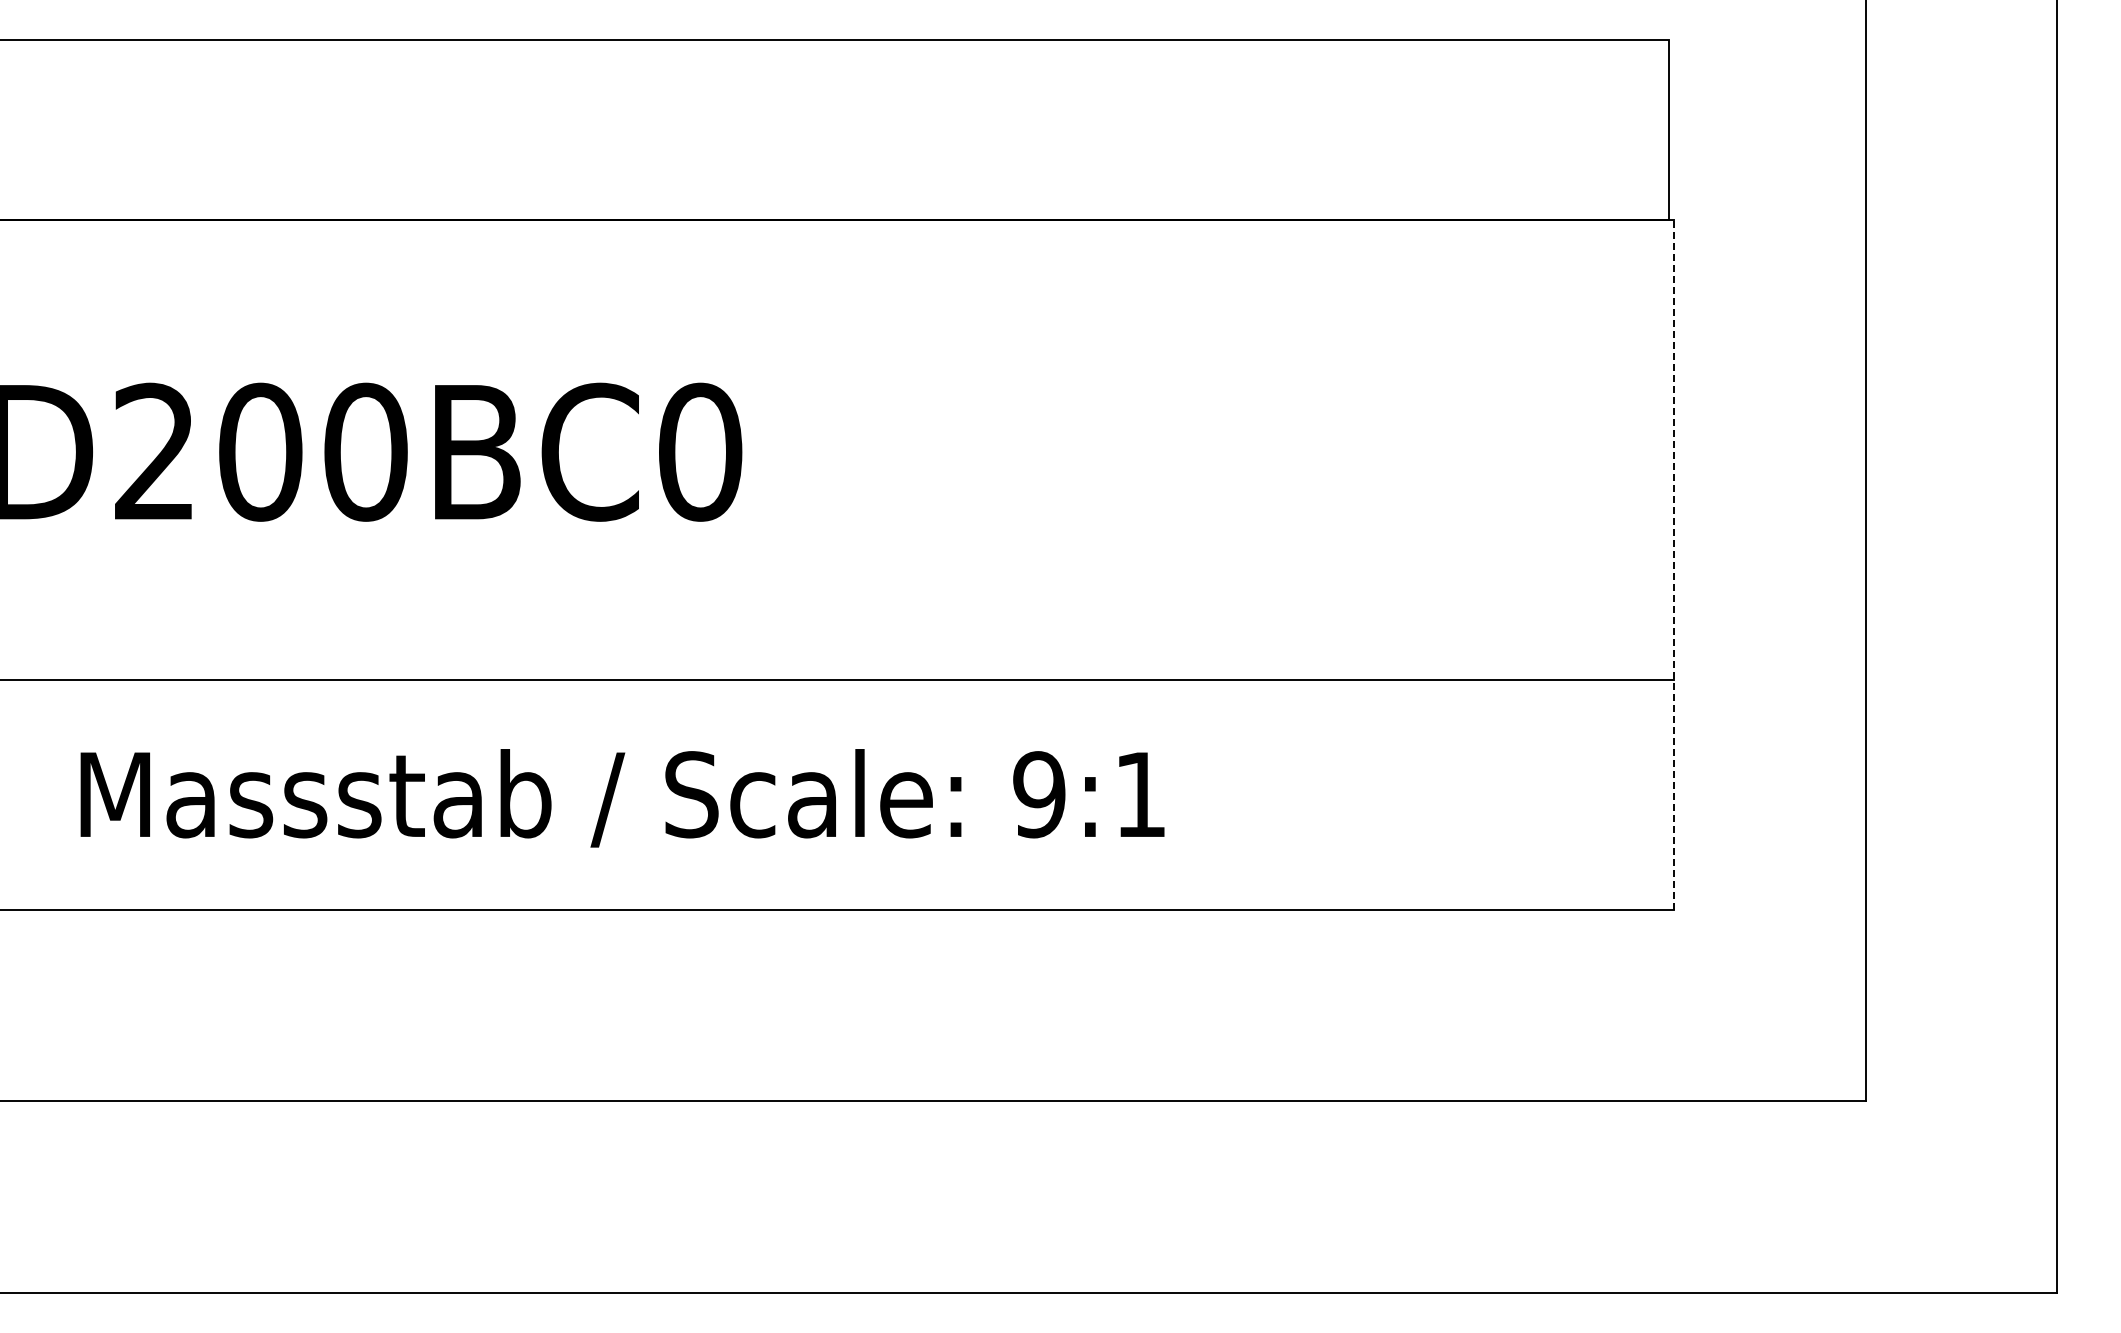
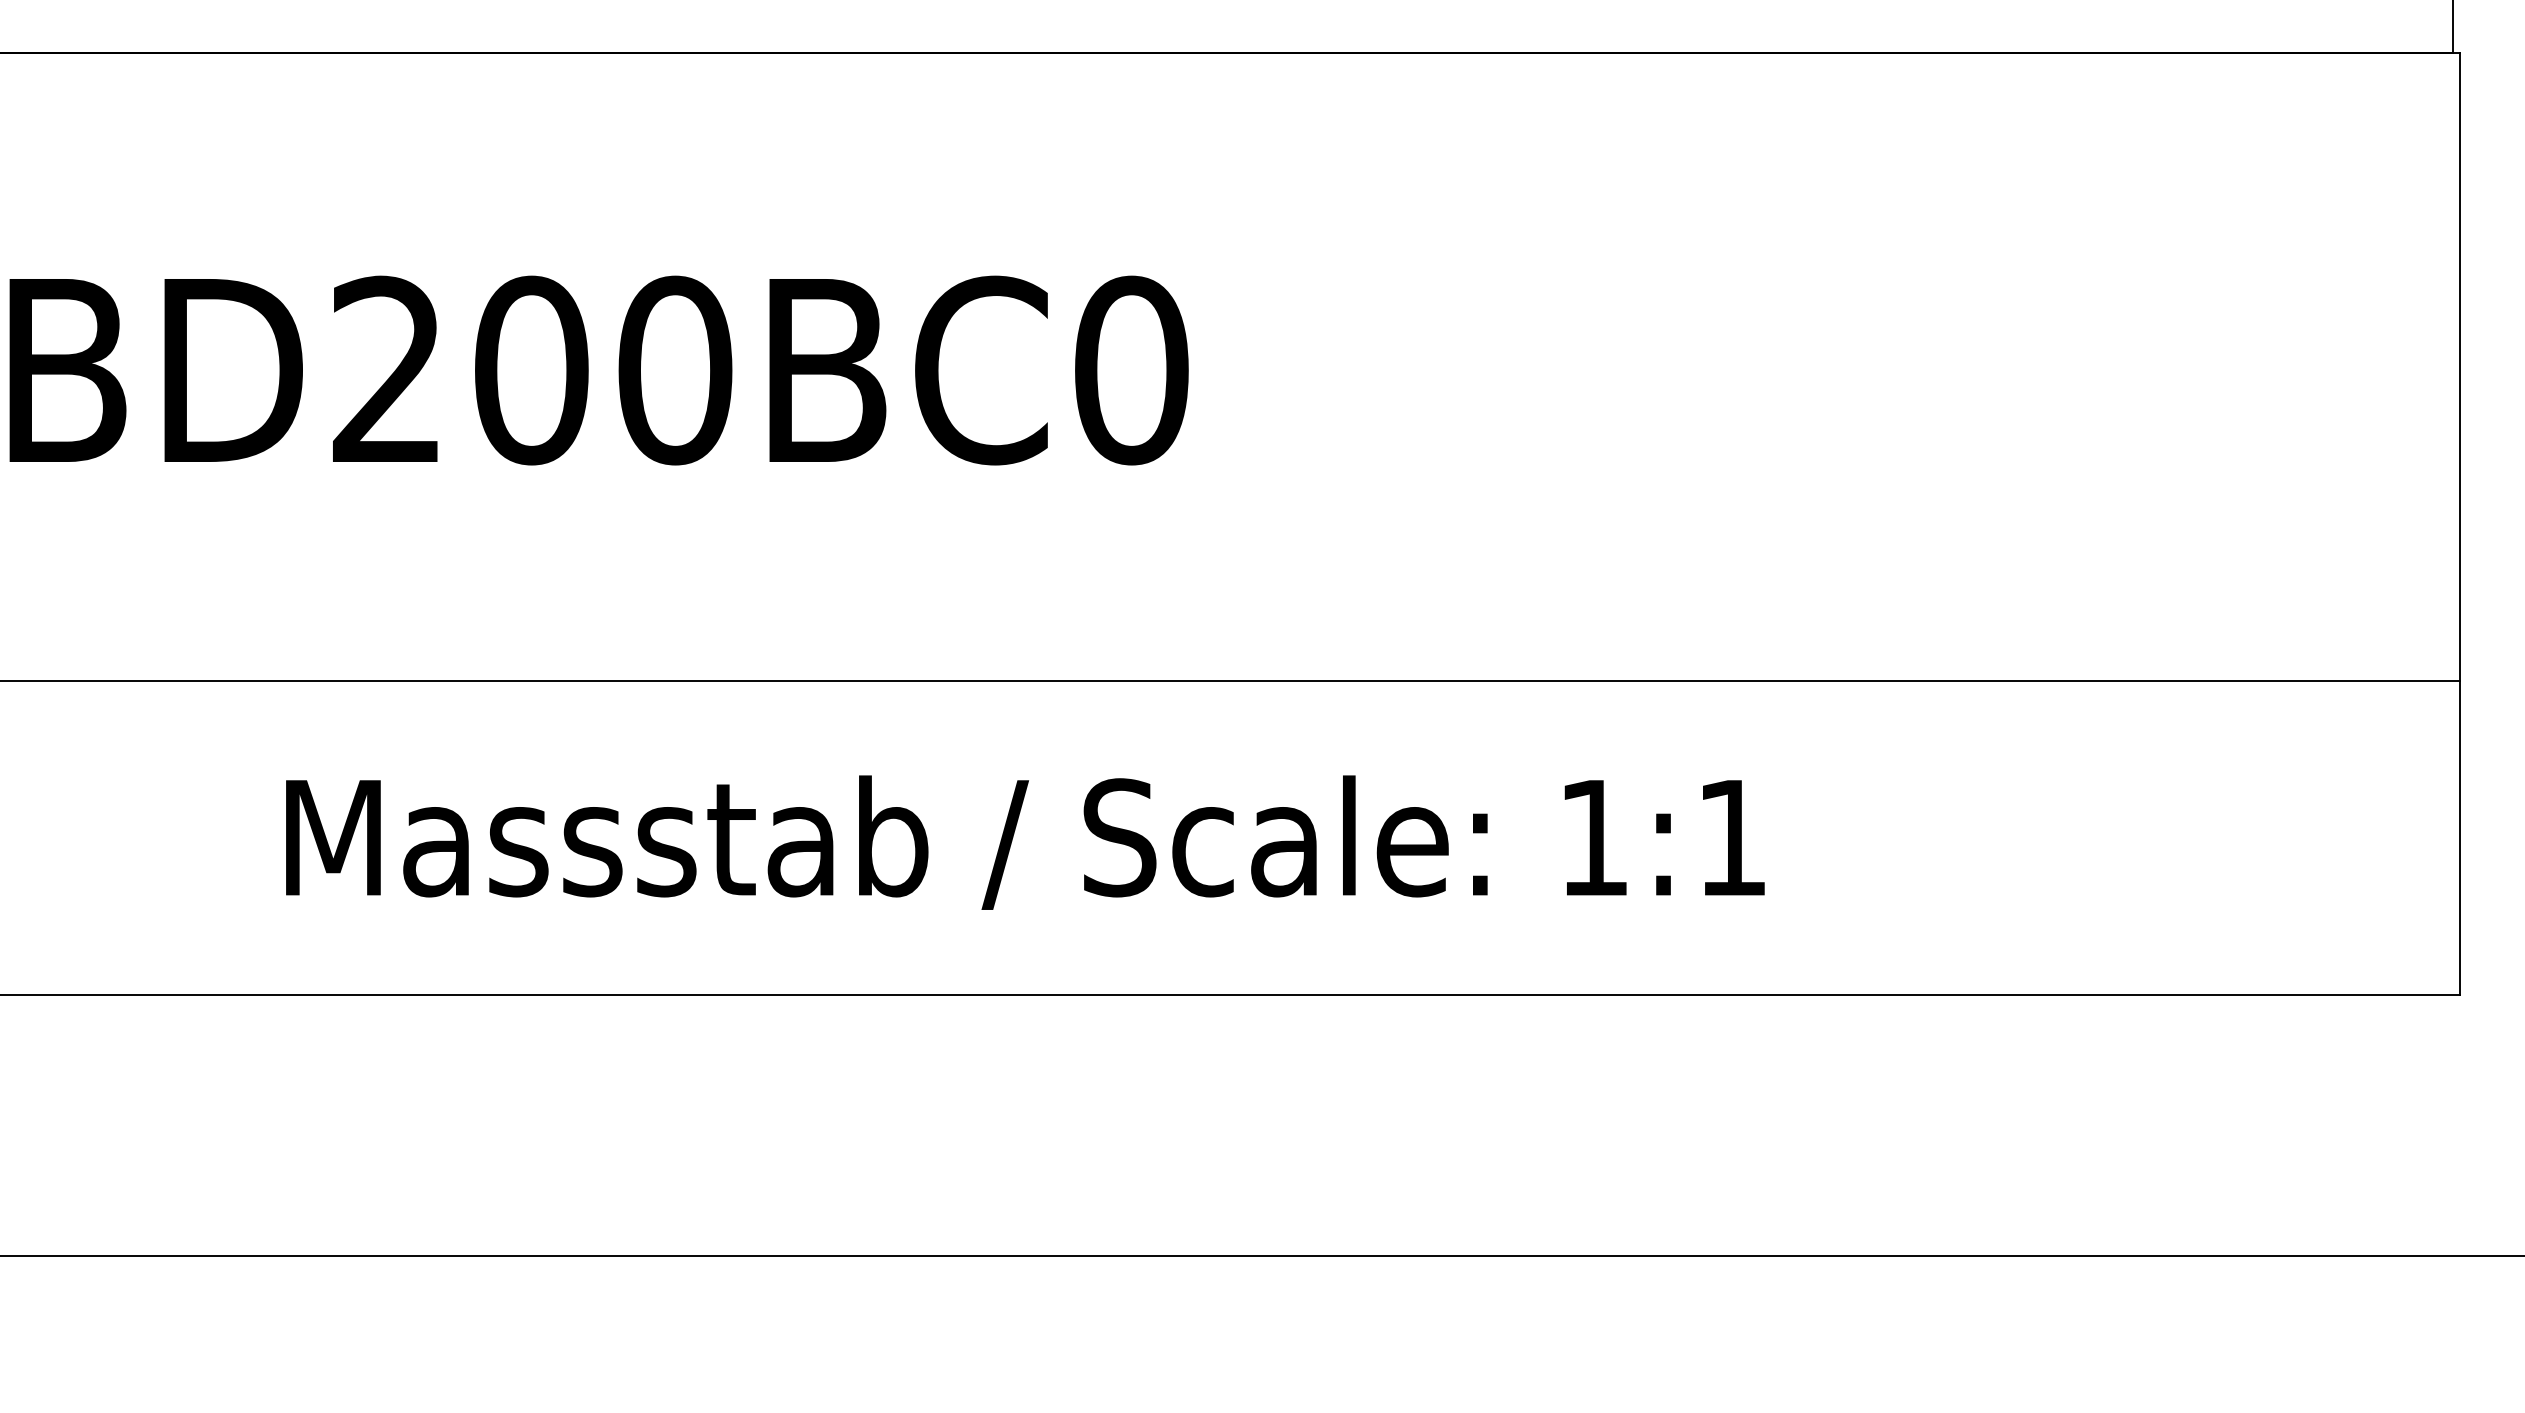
line: (1674, 564) -> (2460, 523), dashed -> solid
text: (1039, 794) -> (1594, 837), 9:1 -> 1:1

